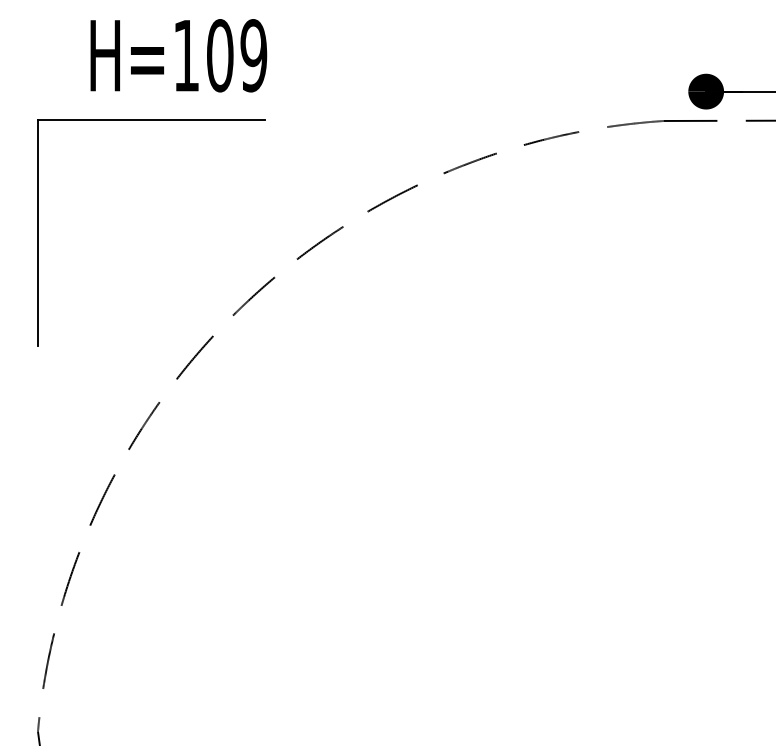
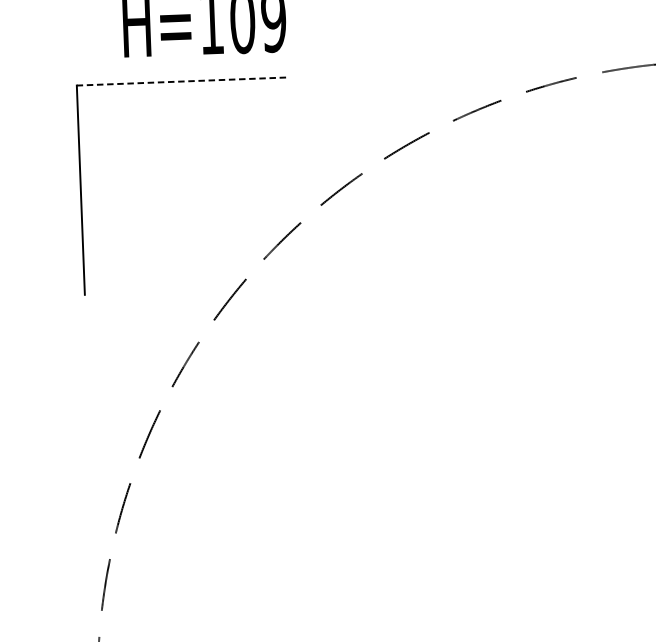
line: (150, 119) -> (180, 81), solid -> dashed

